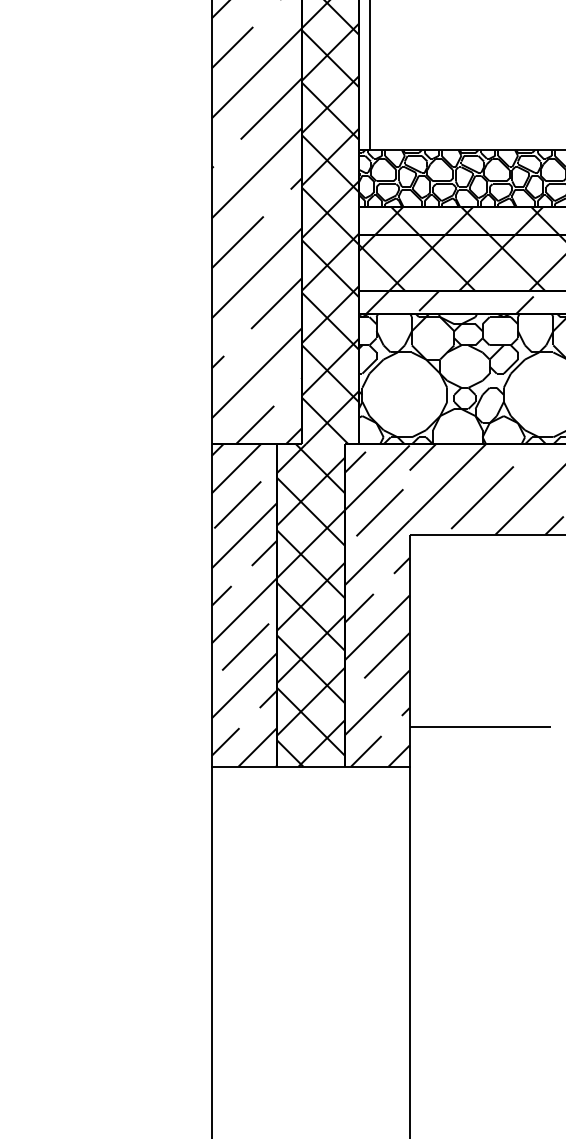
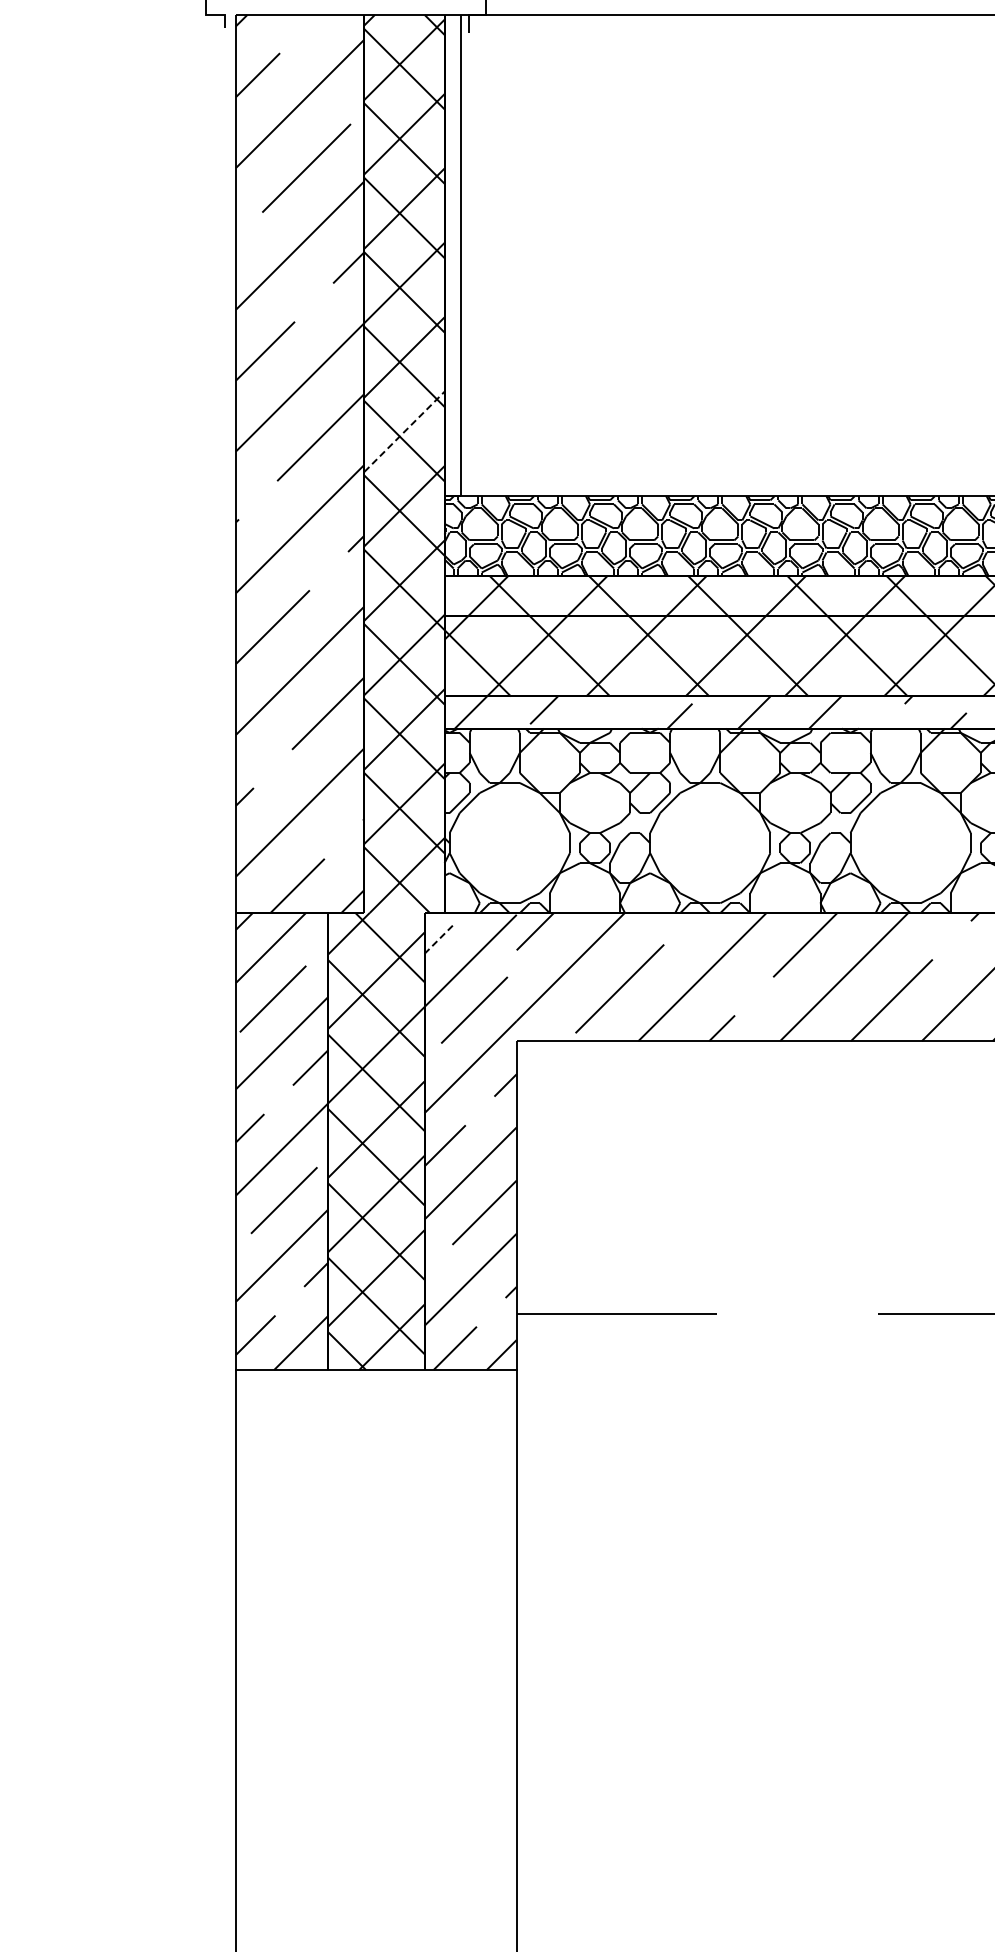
line: (330, 104) -> (404, 431), solid -> dashed
line: (355, 462) -> (439, 938), solid -> dashed

